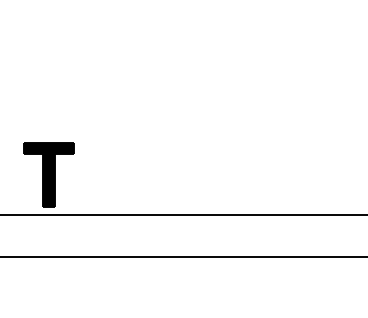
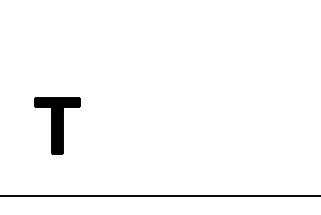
part: (48, 174) -> (56, 125), moved

